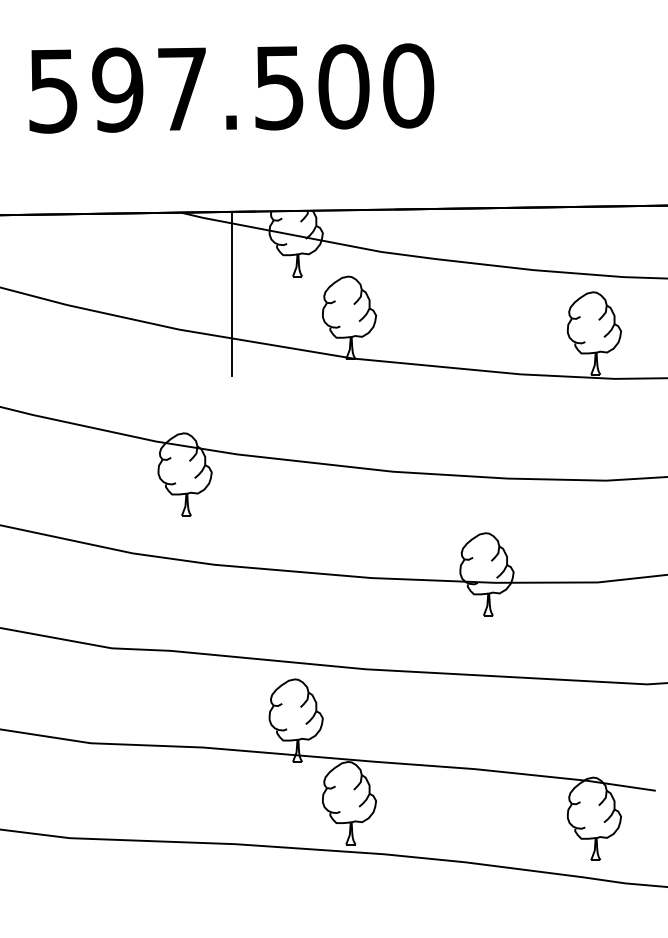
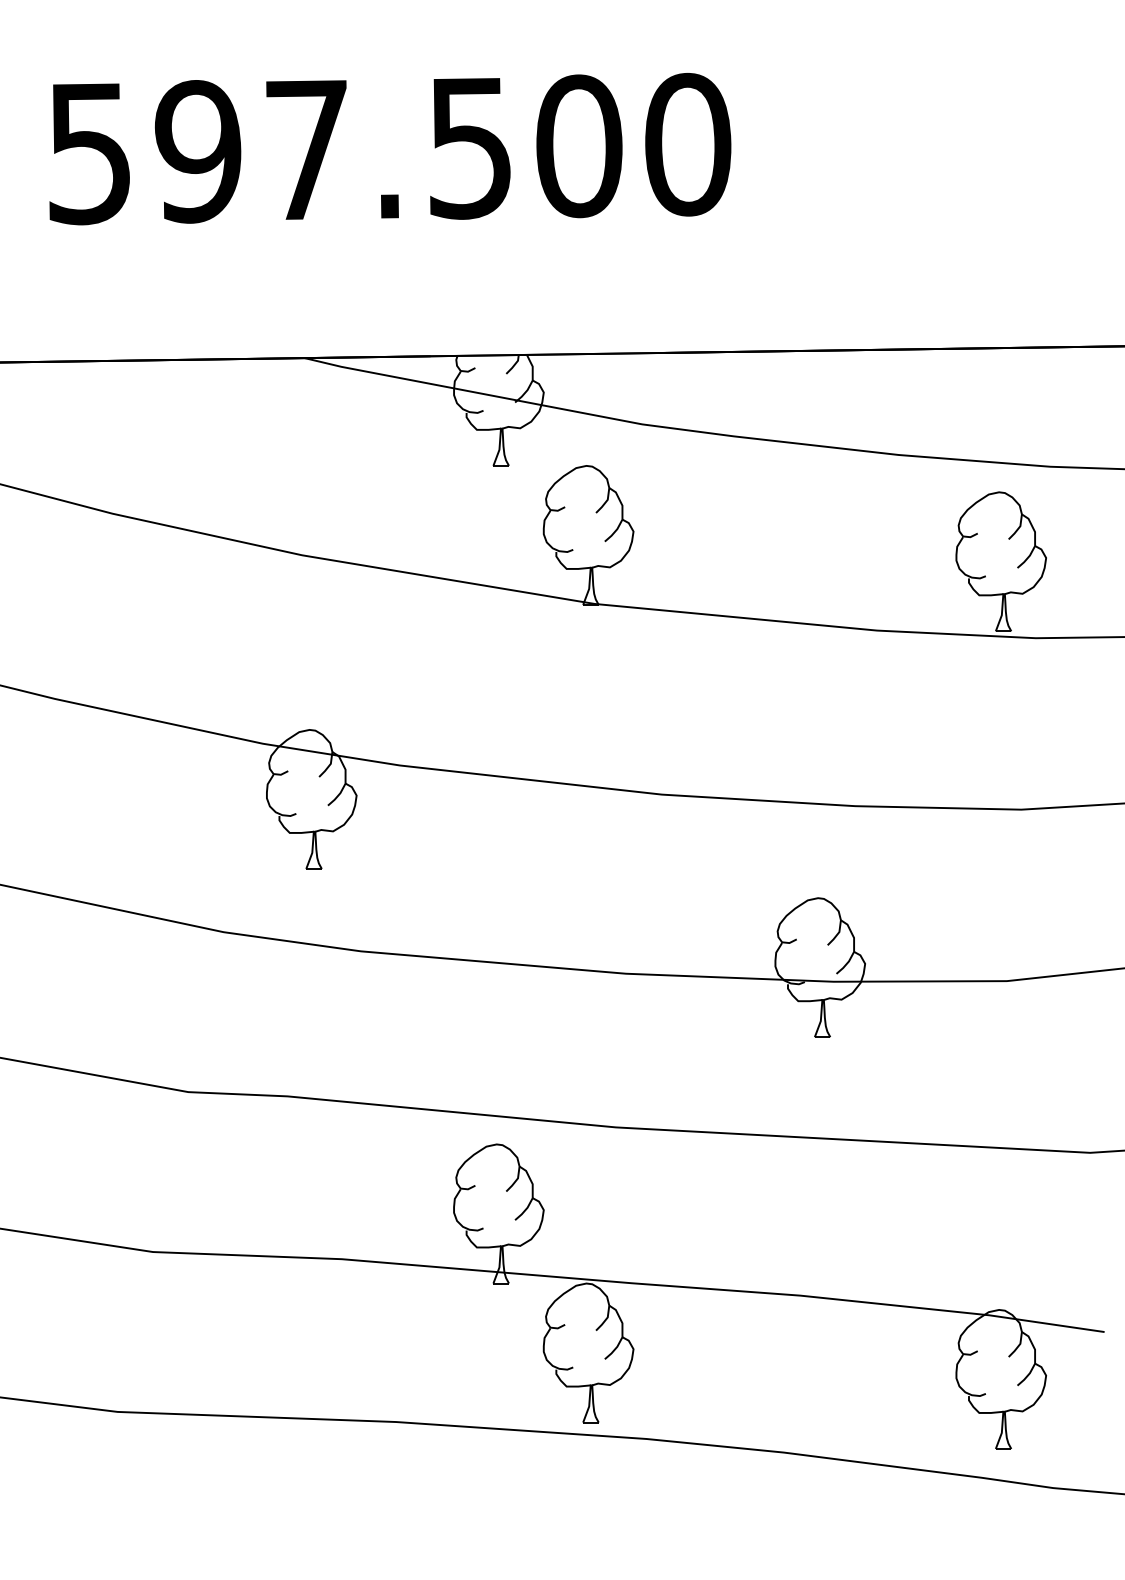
line: (231, 293) -> (389, 494), removed

